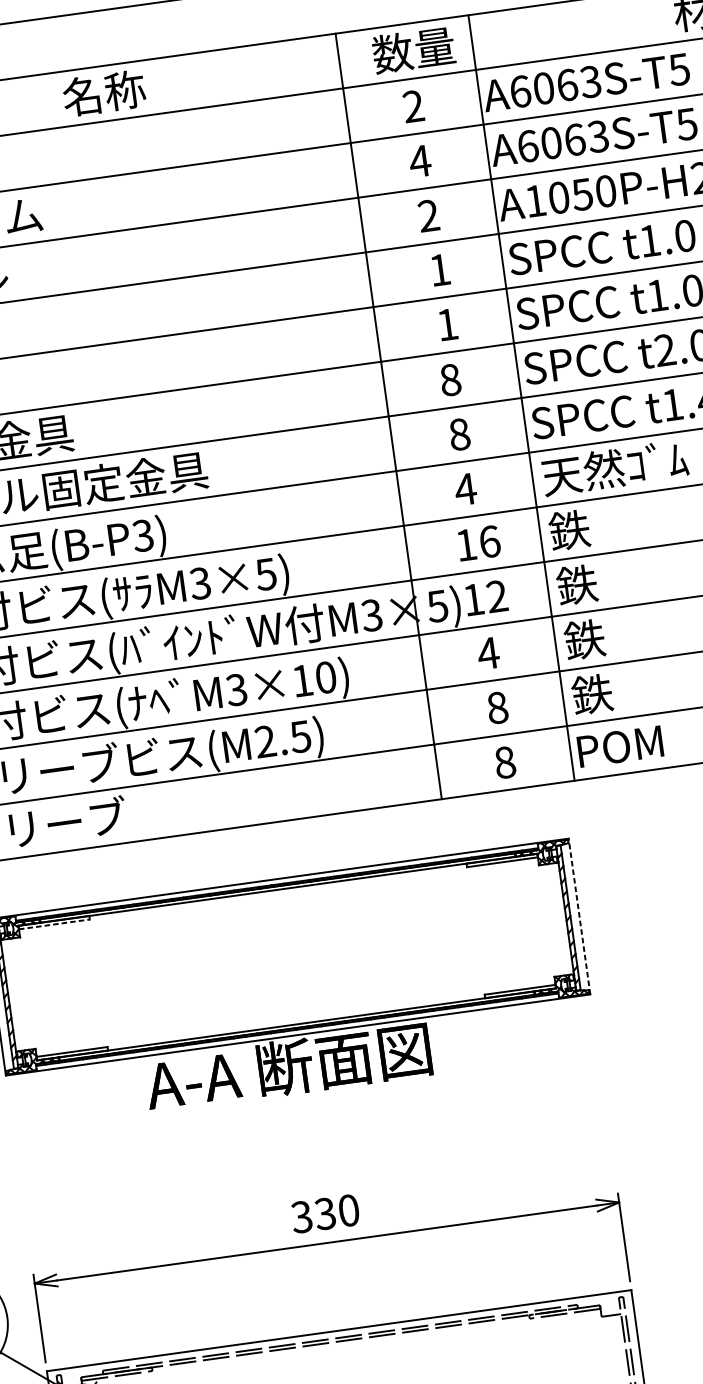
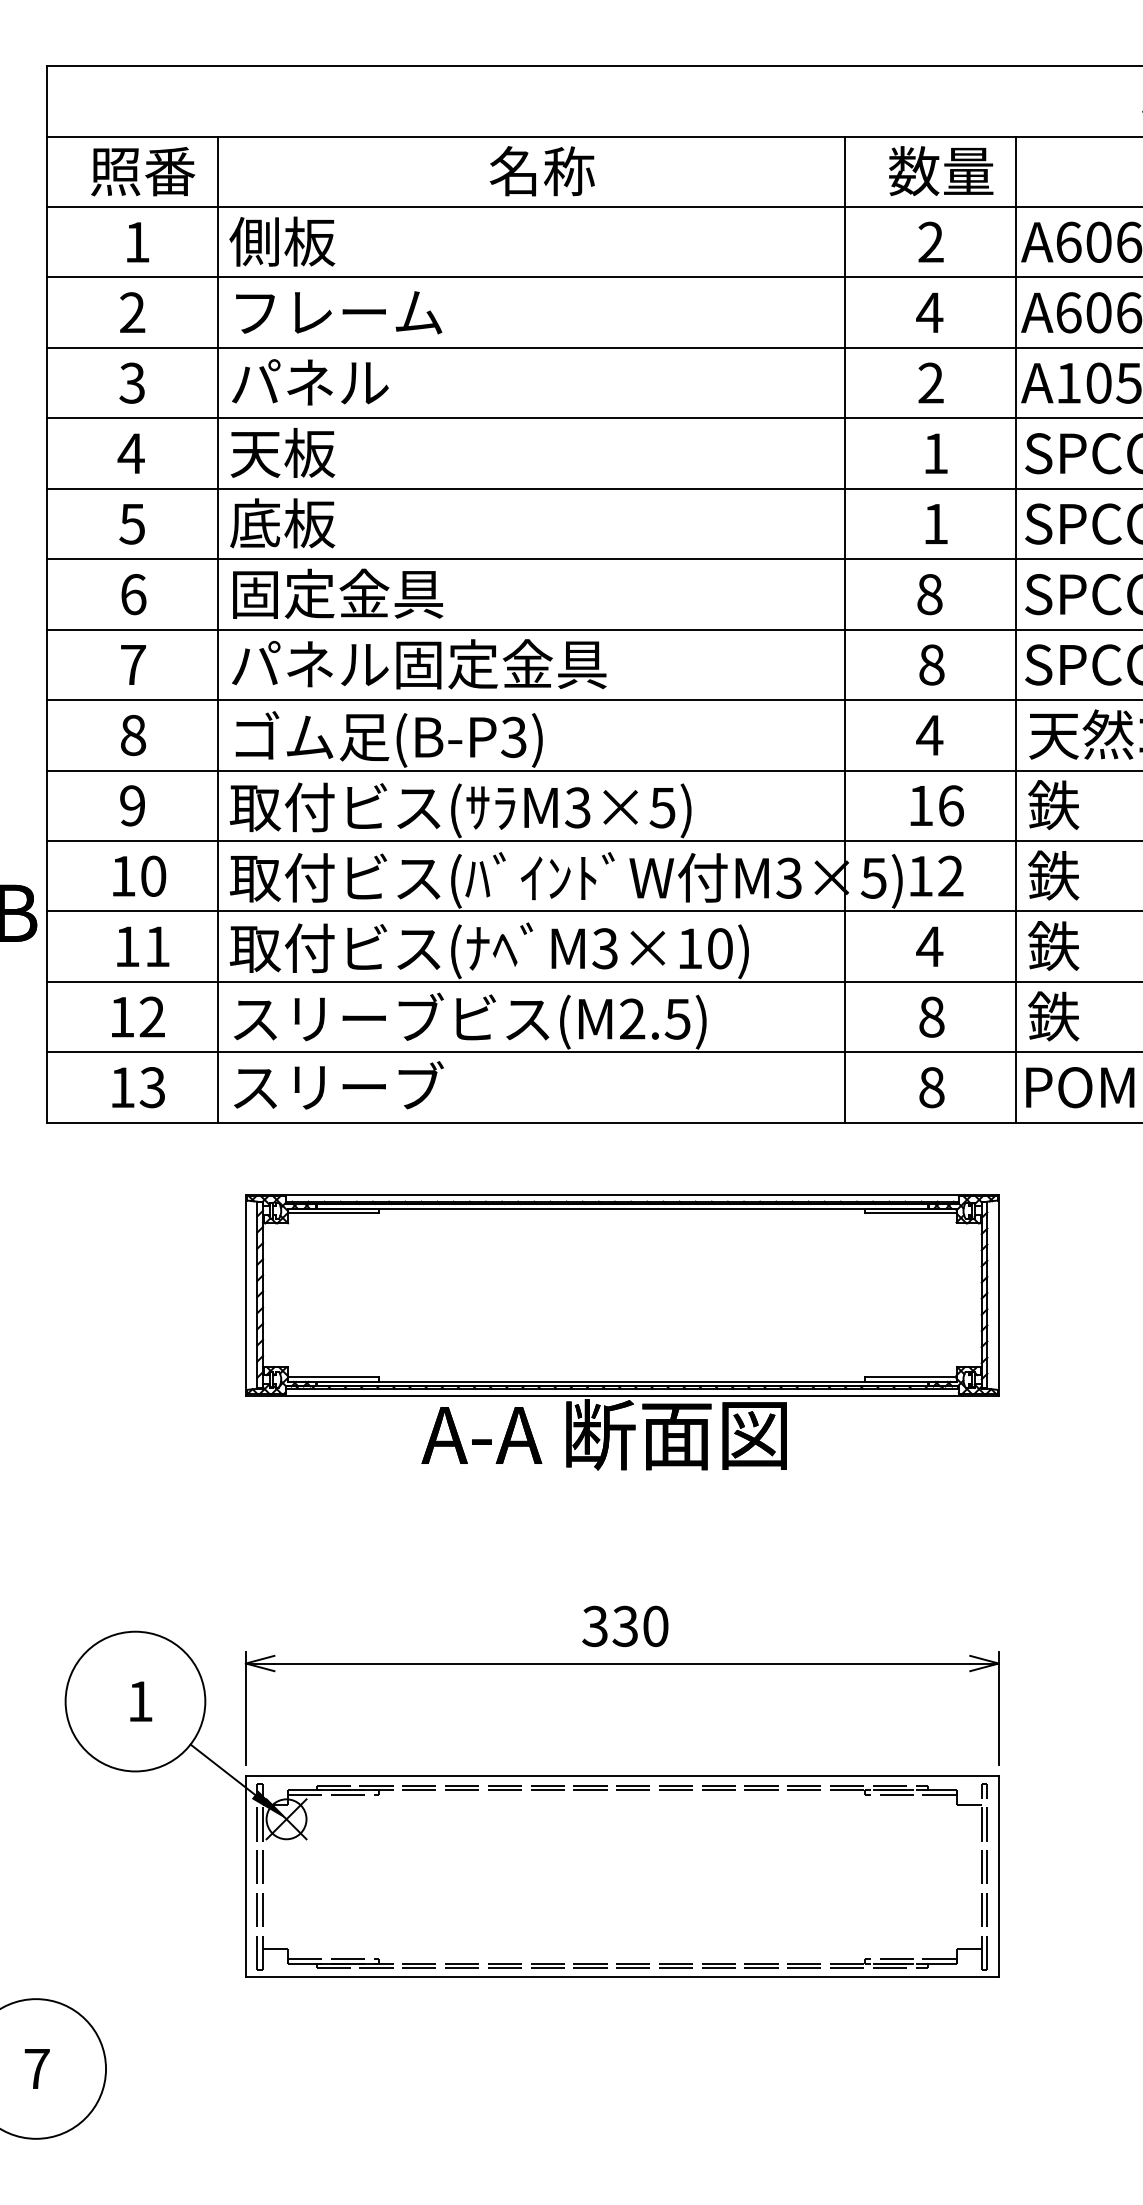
line: (579, 916) -> (998, 1294), dashed -> solid
line: (54, 924) -> (333, 1213), dashed -> solid

